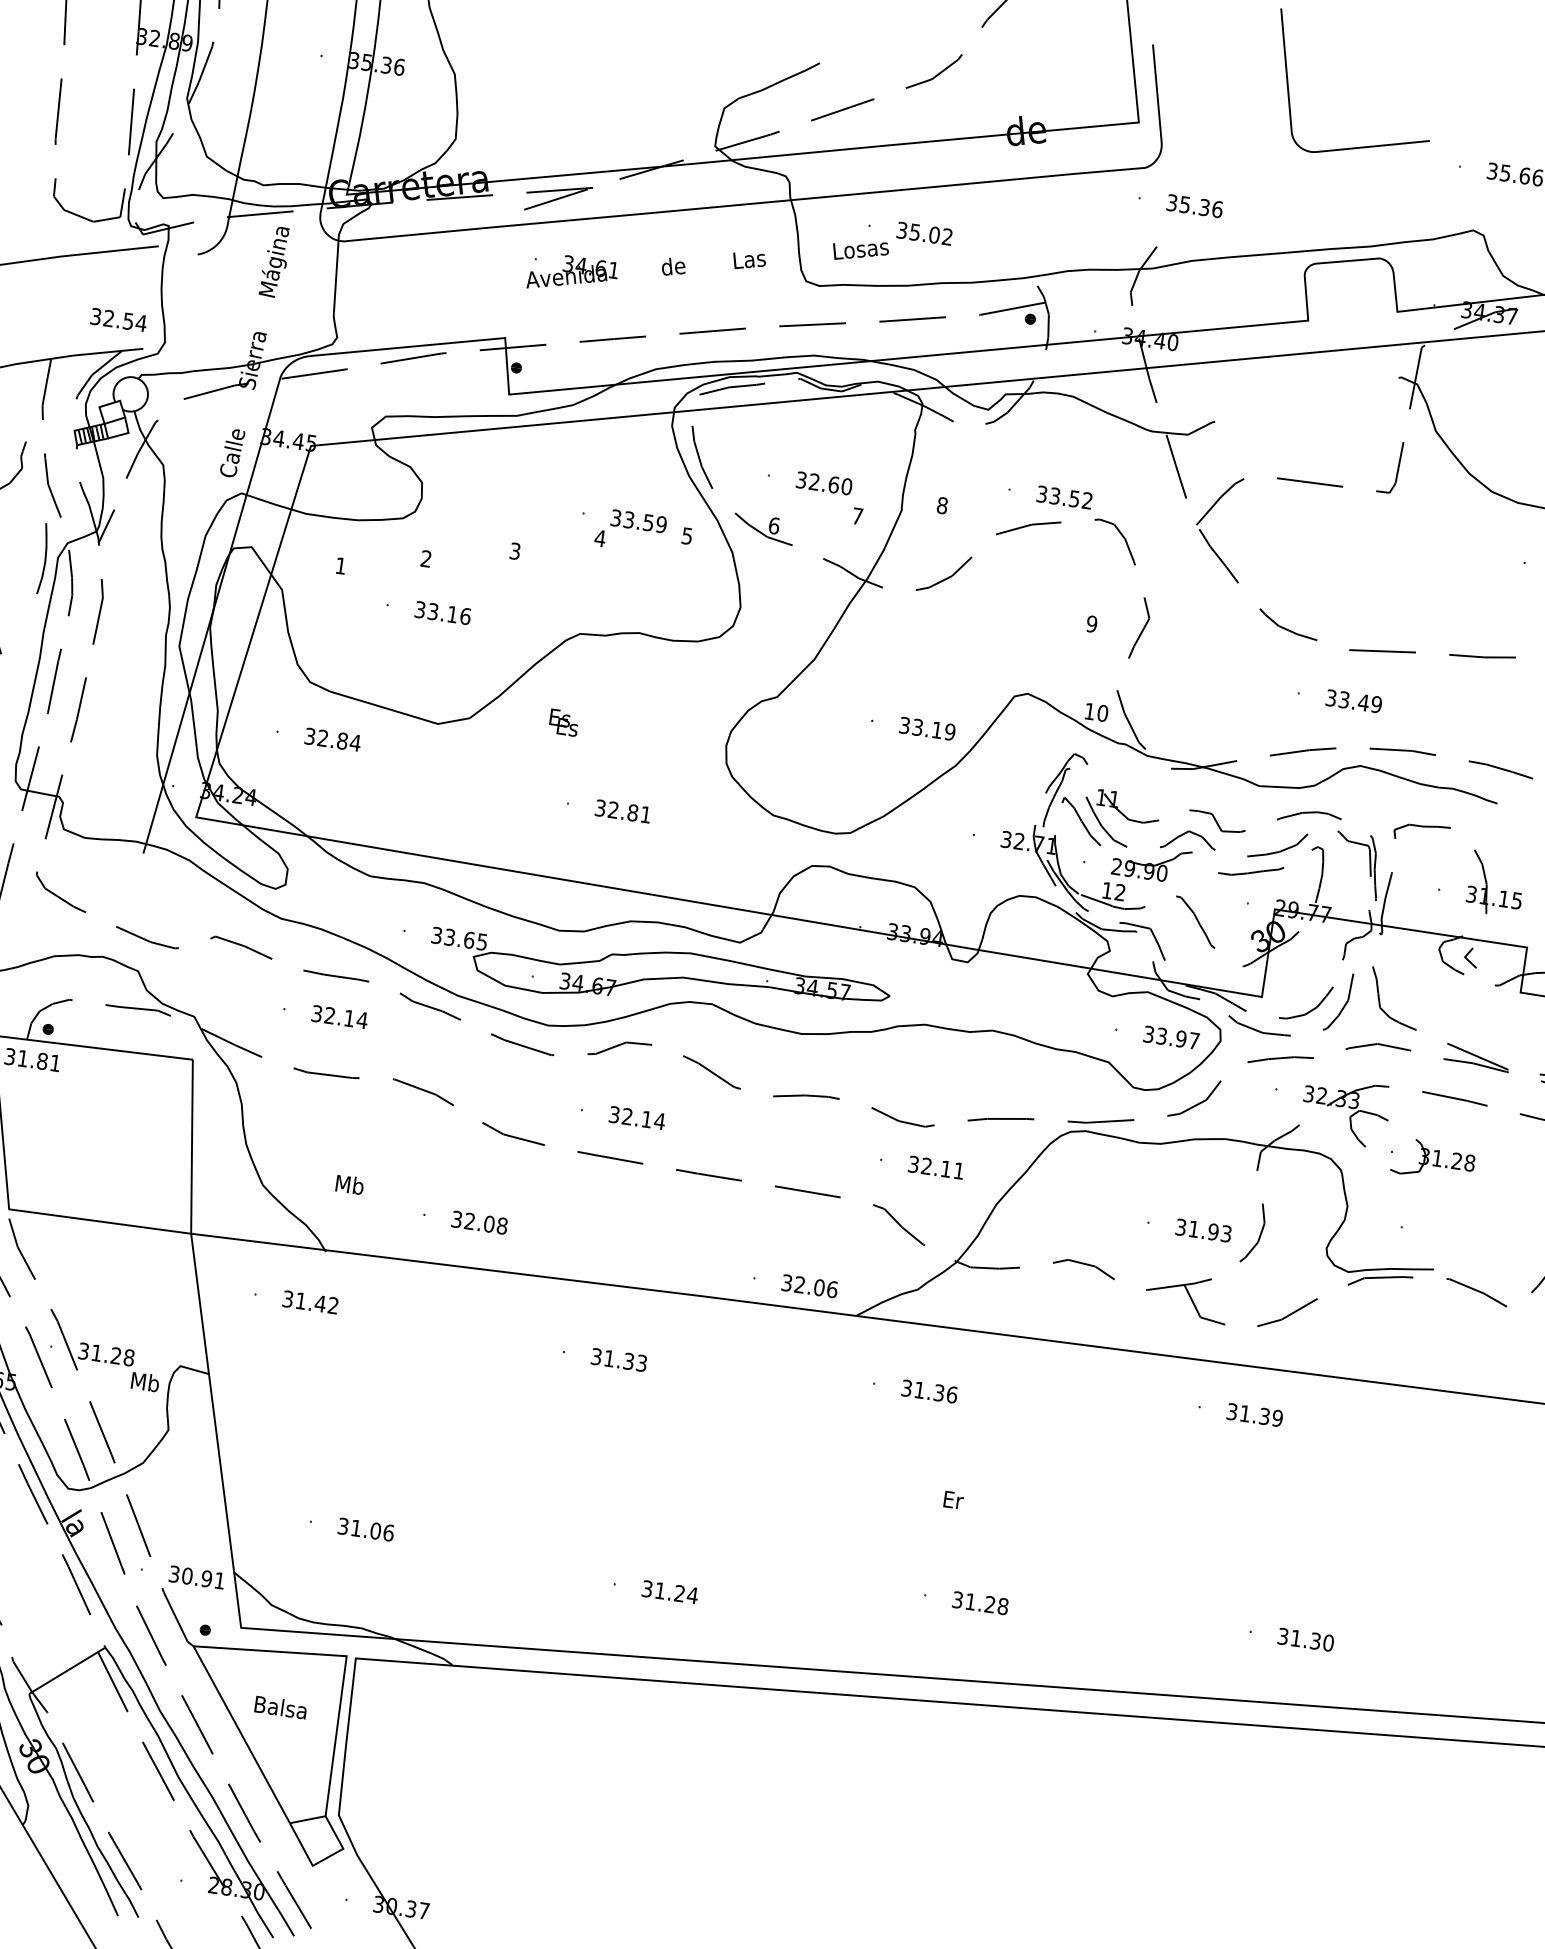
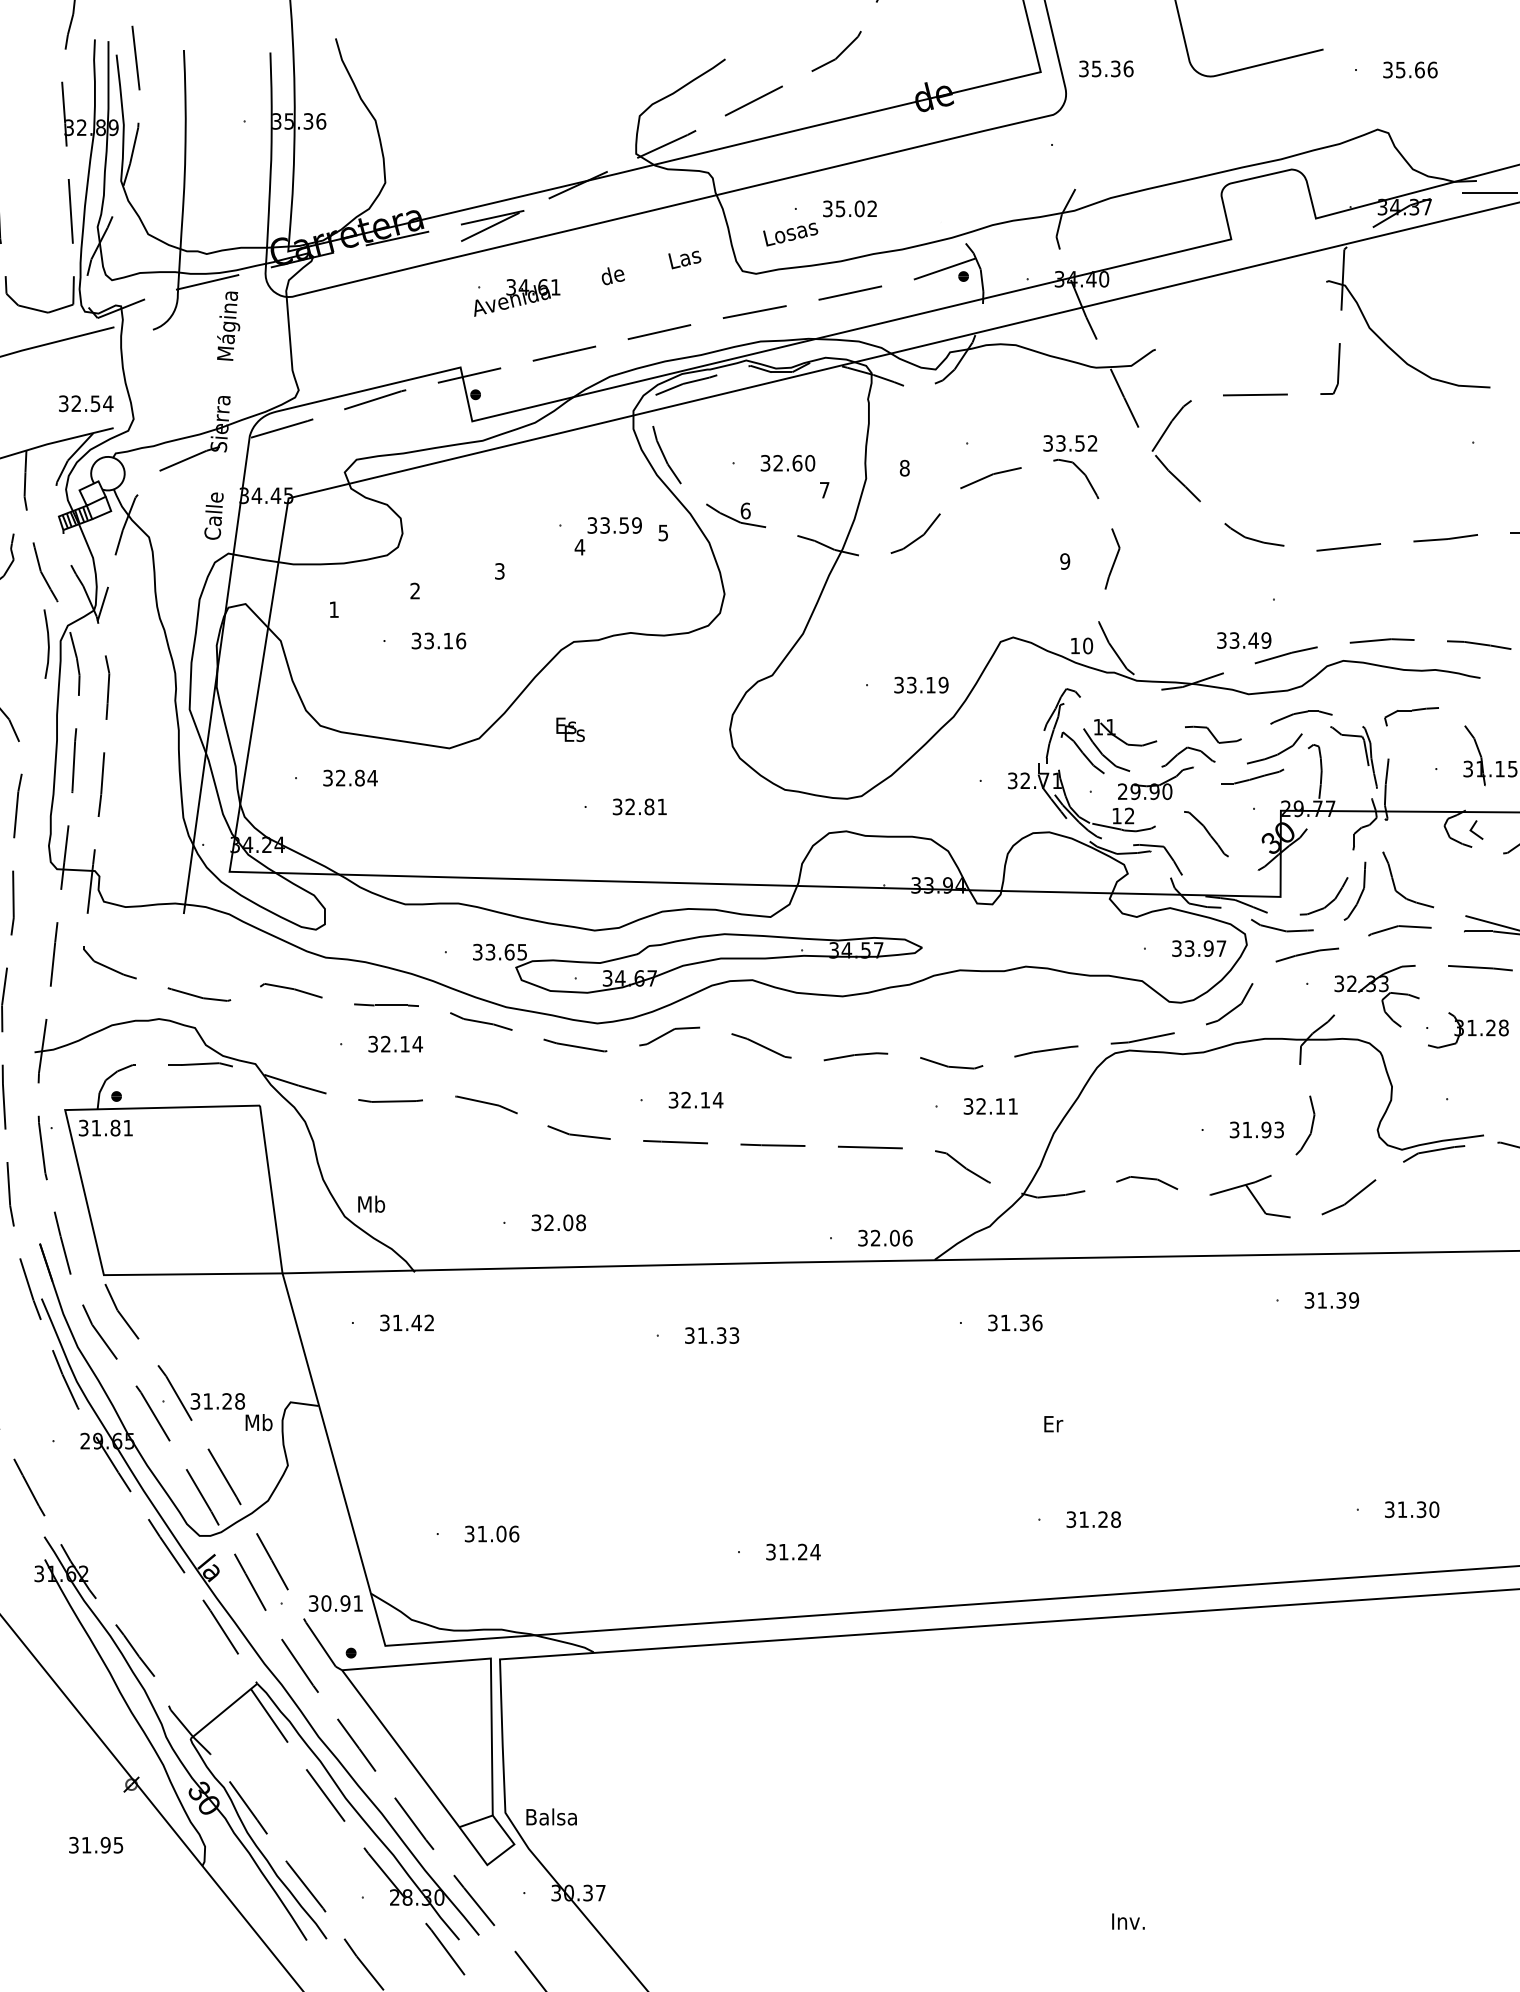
text: (1195, 205) -> (1106, 68), moved
text: (1064, 497) -> (1070, 443), moved
text: (1354, 701) -> (1244, 640), moved
text: (349, 1184) -> (371, 1203), moved
text: (280, 1706) -> (551, 1816), moved

